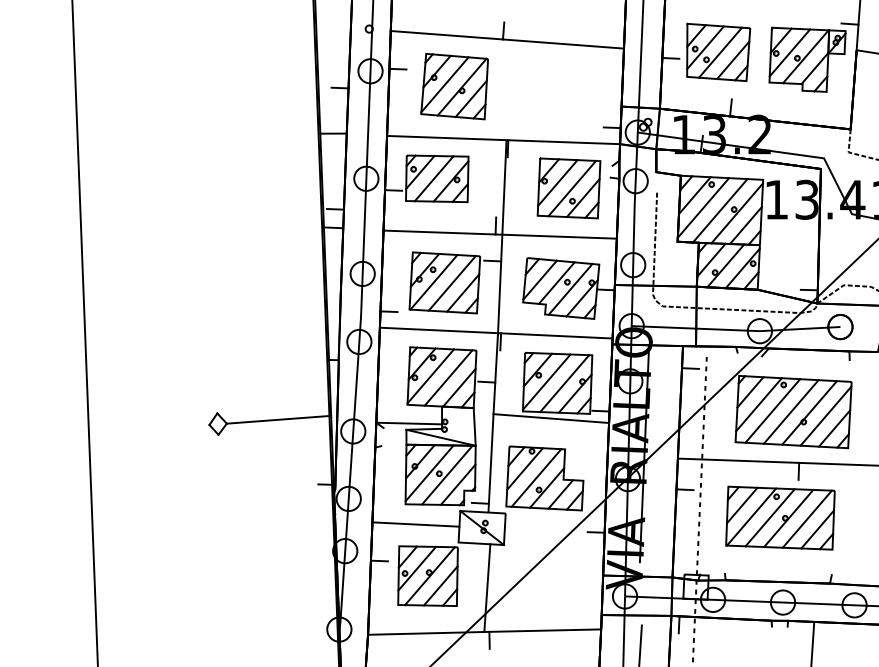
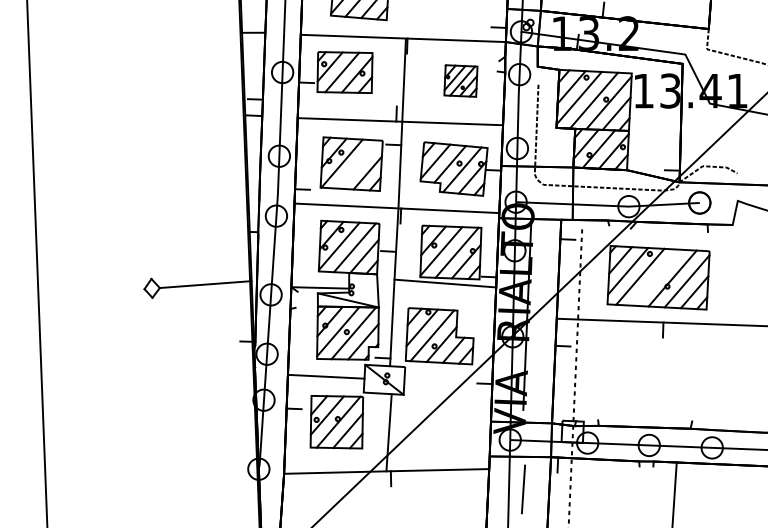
part: (568, 188) -> (460, 81), size x0.6
line: (451, 283) -> (357, 164), removed
line: (790, 411) -> (655, 277), removed
part: (780, 517) -> (647, 370), removed

